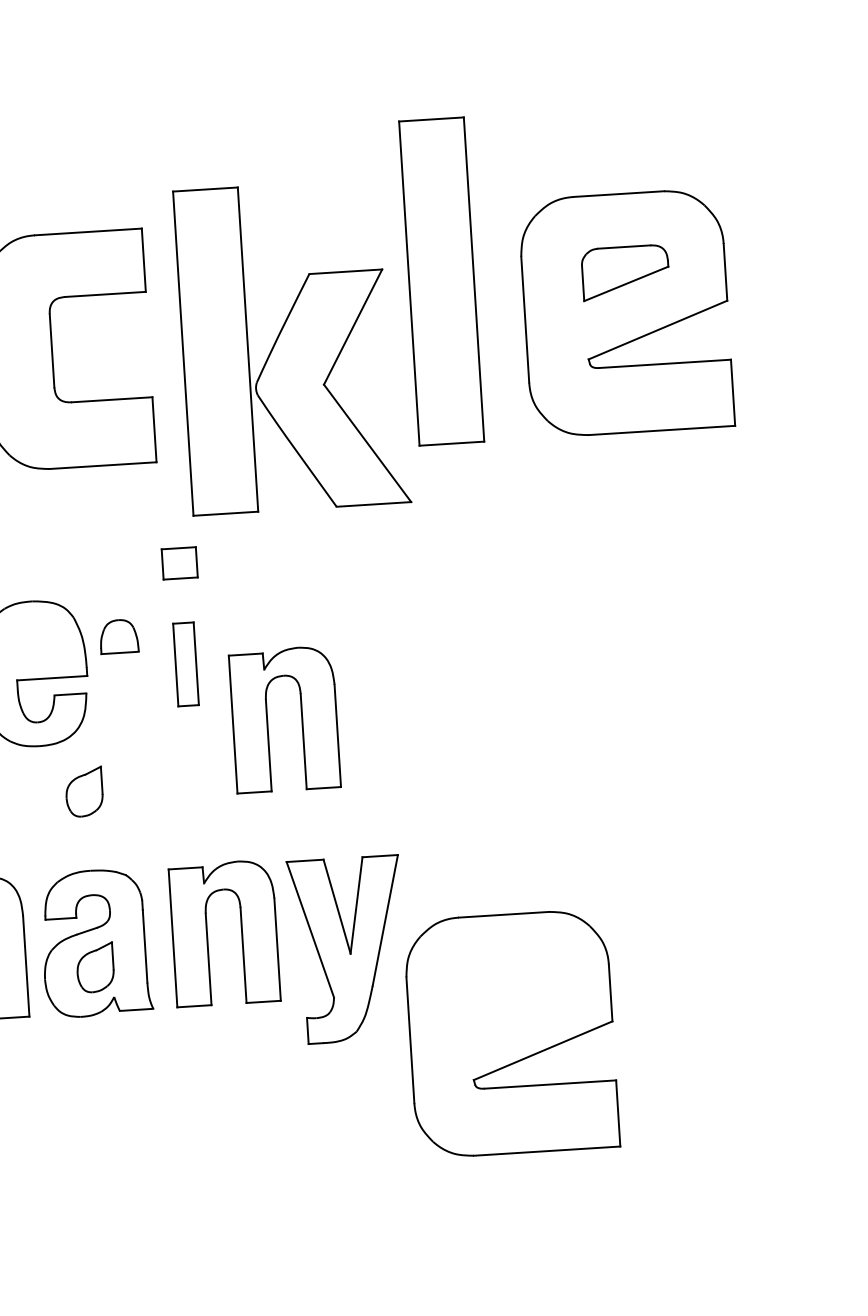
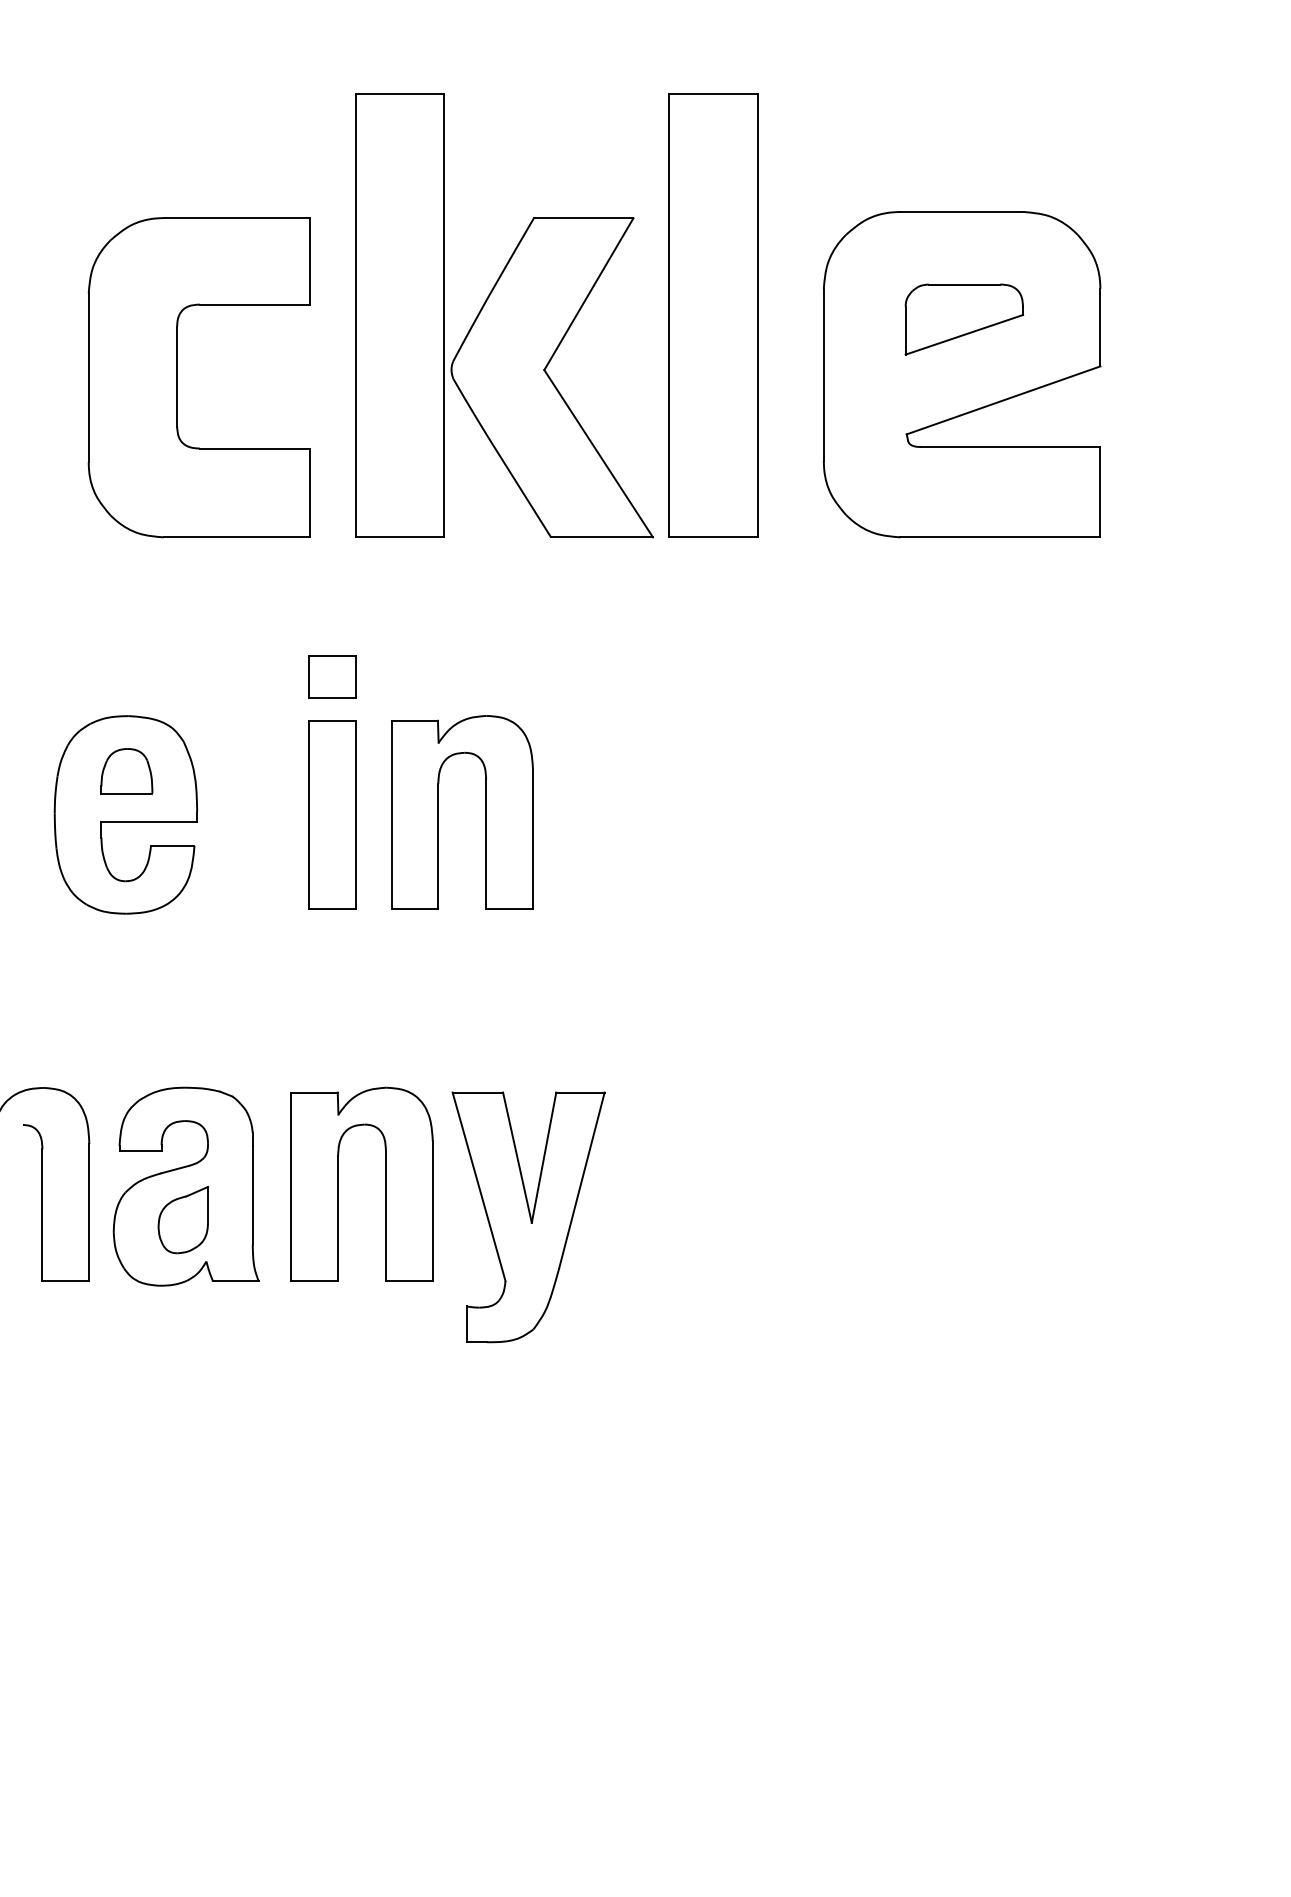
part: (292, 346) -> (504, 315), moved
part: (118, 636) -> (126, 771), moved
part: (185, 664) -> (332, 814), size x1.67
part: (301, 718) -> (485, 812), moved
part: (83, 792) -> (182, 980), removed
part: (511, 1033) -> (743, 1345), removed

